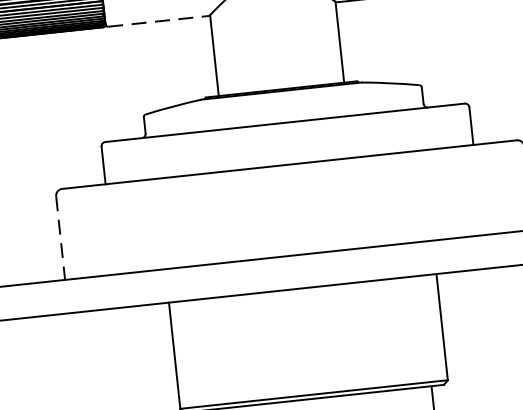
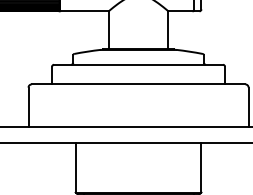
line: (157, 21) -> (84, 11), dashed -> solid
line: (60, 238) -> (28, 107), dashed -> solid

